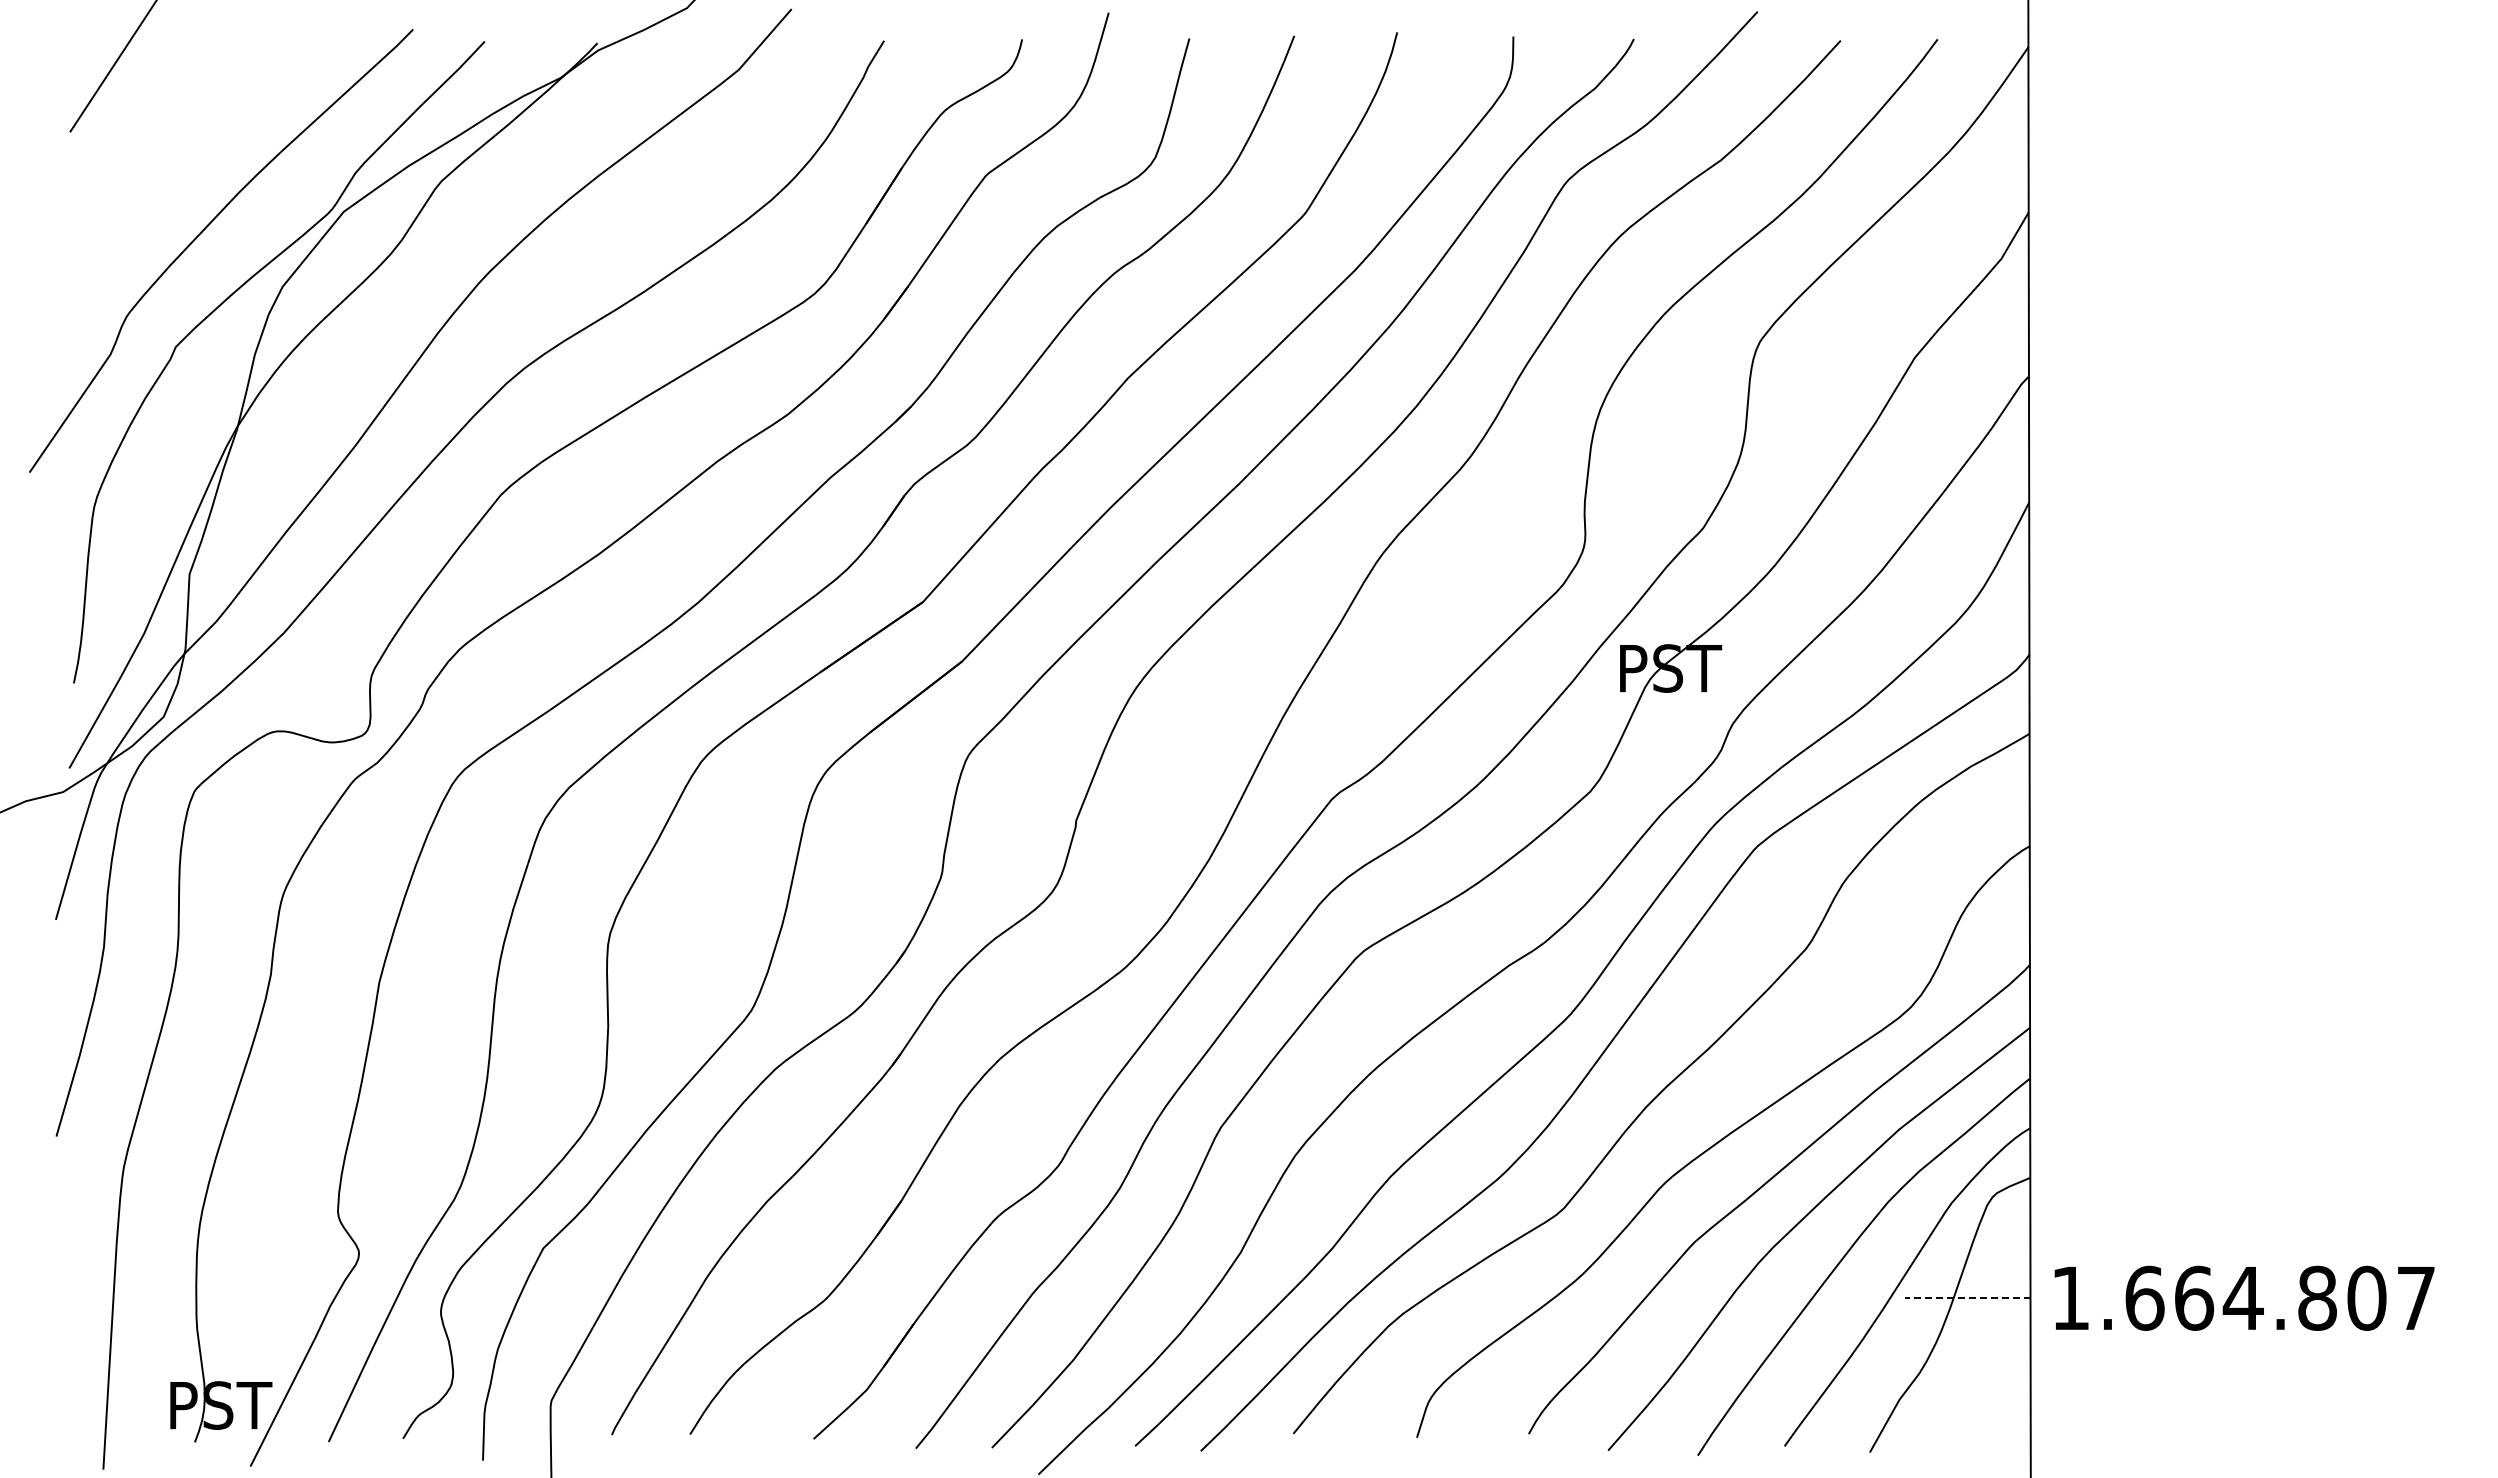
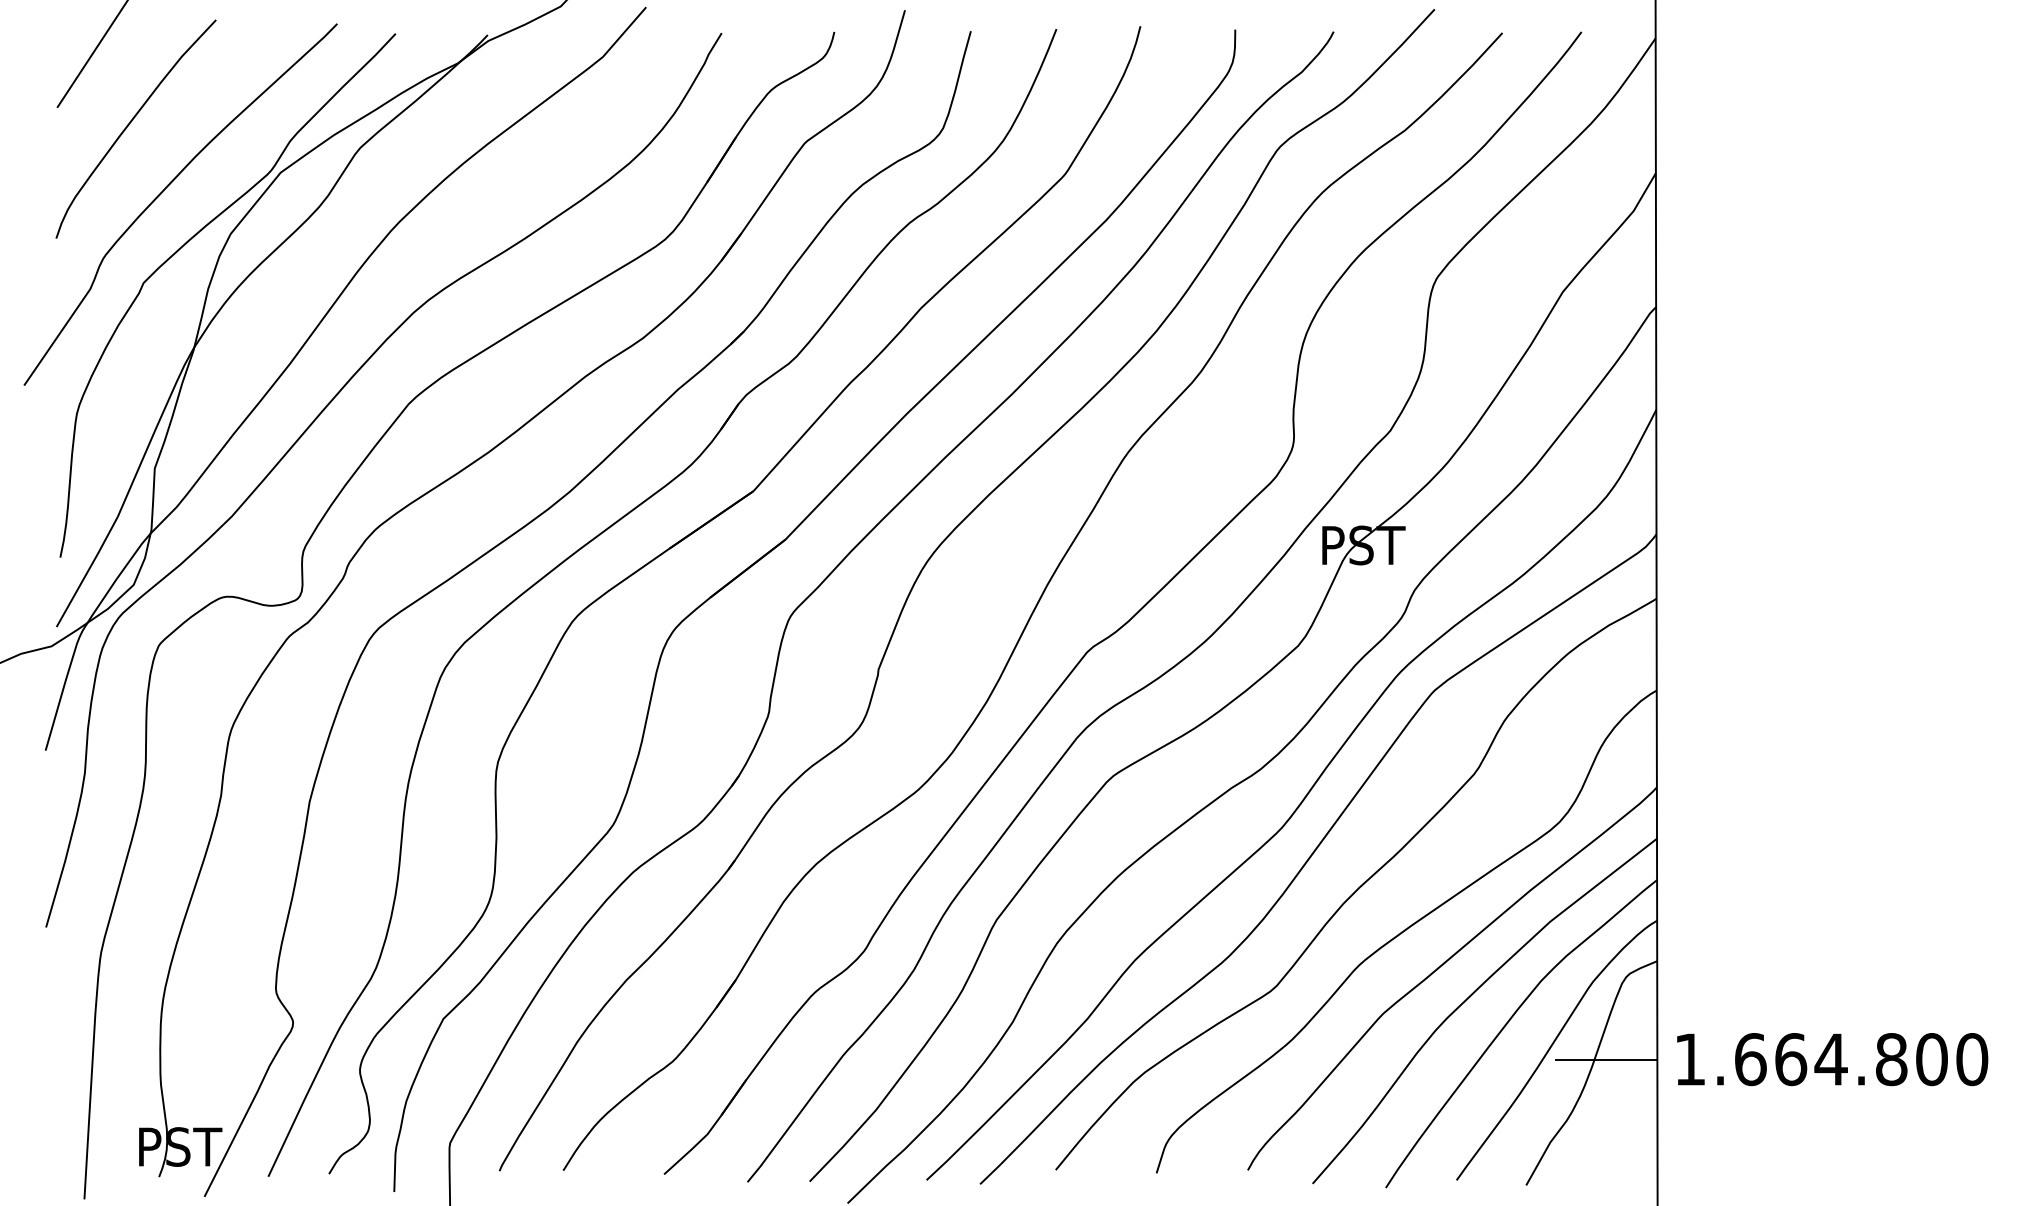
curve: (159, 152) -> (130, 124), added
text: (2415, 1297) -> (1971, 1058), 1.664.807 -> 1.664.800
line: (1967, 1298) -> (1605, 1059), dashed -> solid

